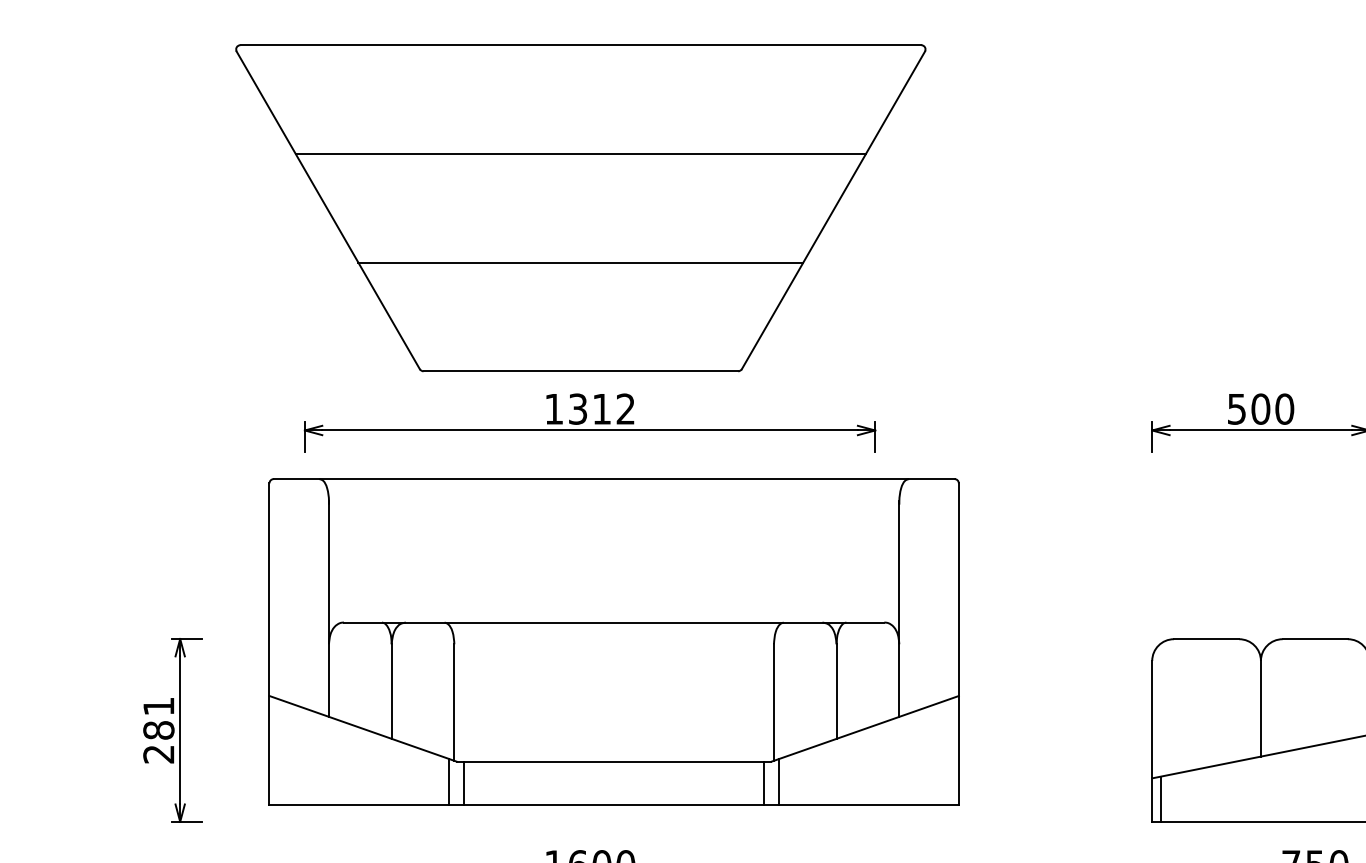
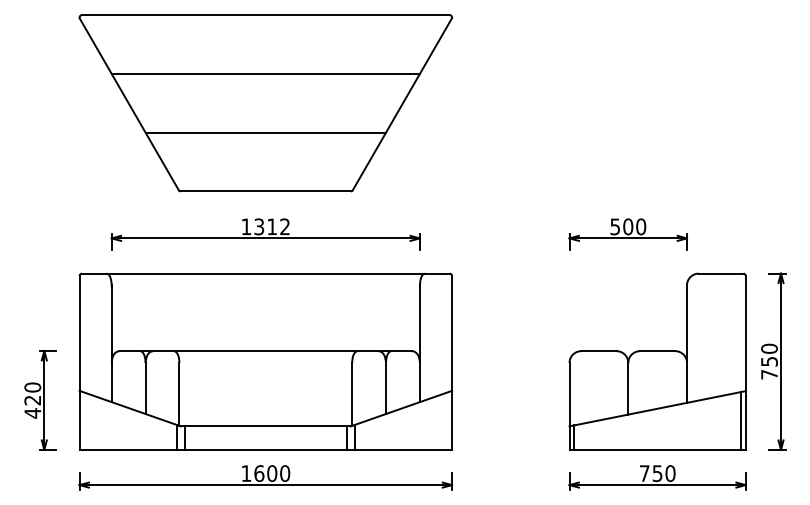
part: (580, 208) -> (265, 103), moved
part: (613, 641) -> (265, 361), moved
text: (158, 730) -> (32, 400), 281 -> 420

